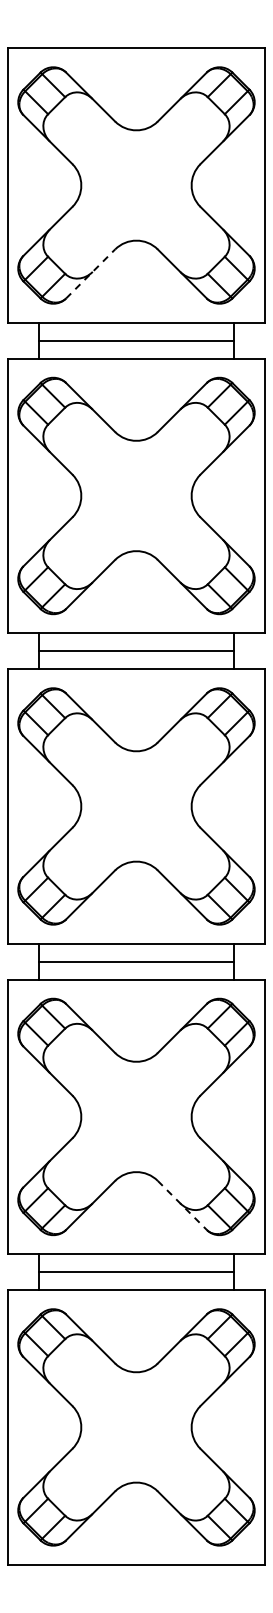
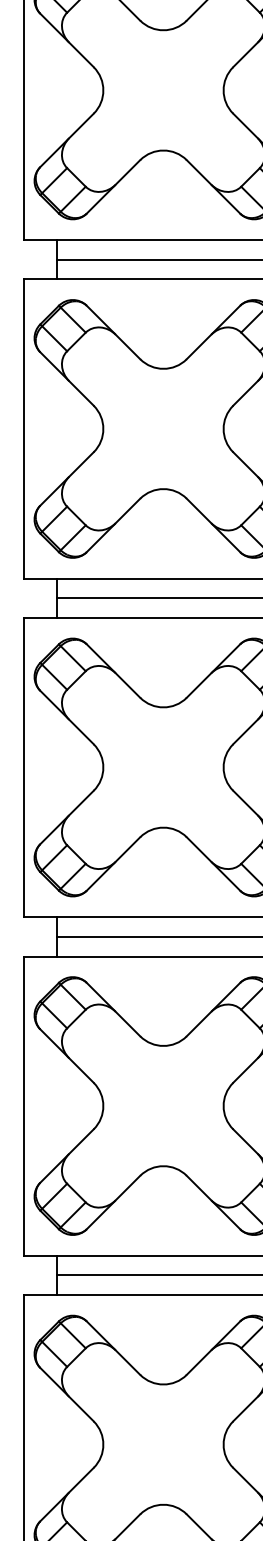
line: (90, 273) -> (113, 186), dashed -> solid
line: (182, 1205) -> (213, 1202), dashed -> solid

